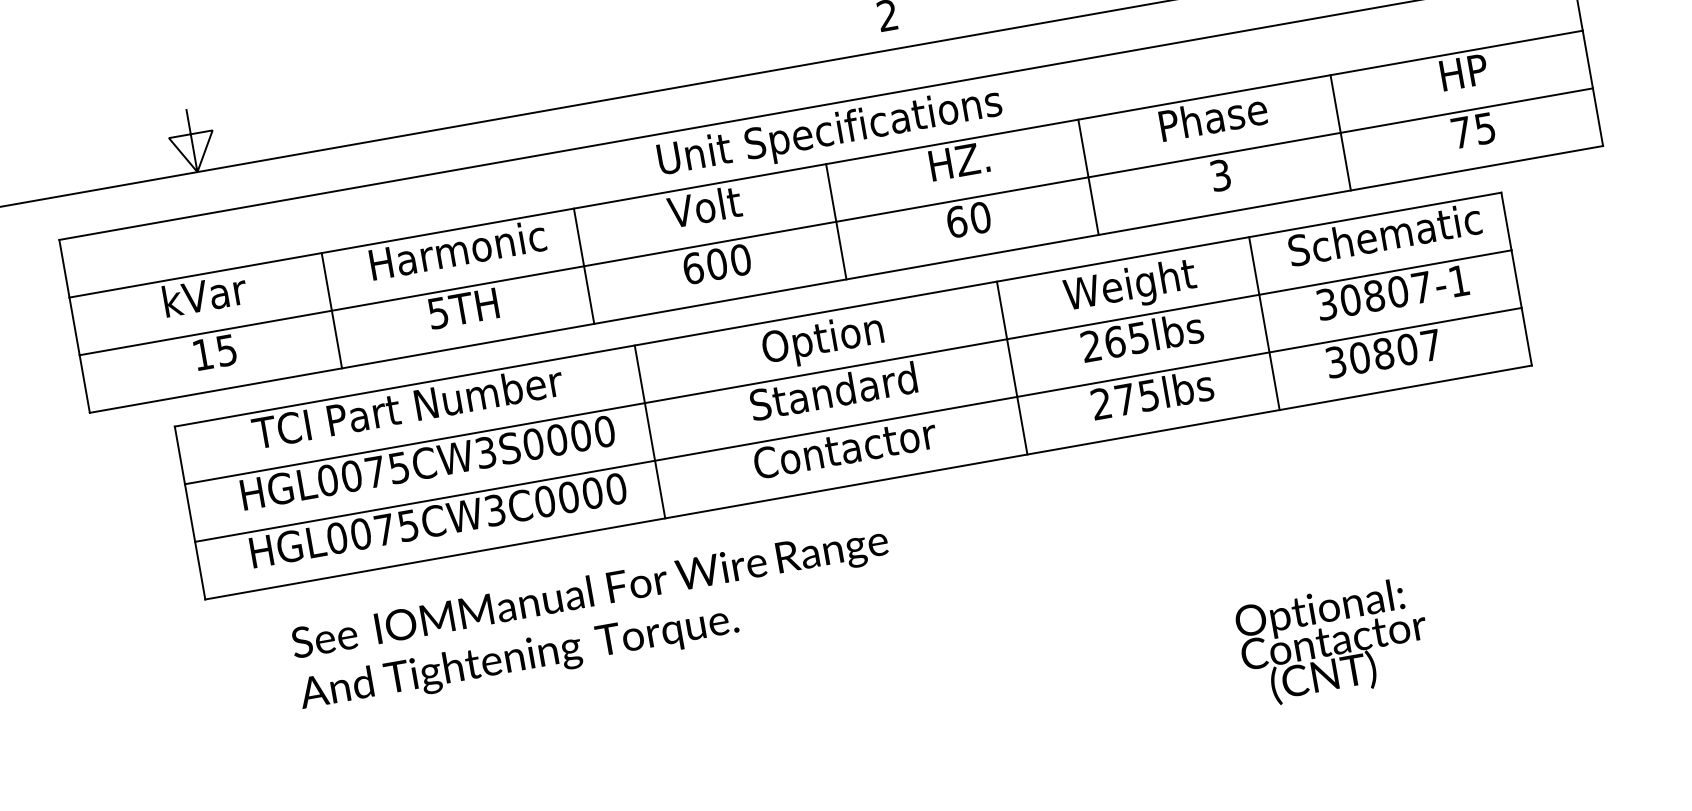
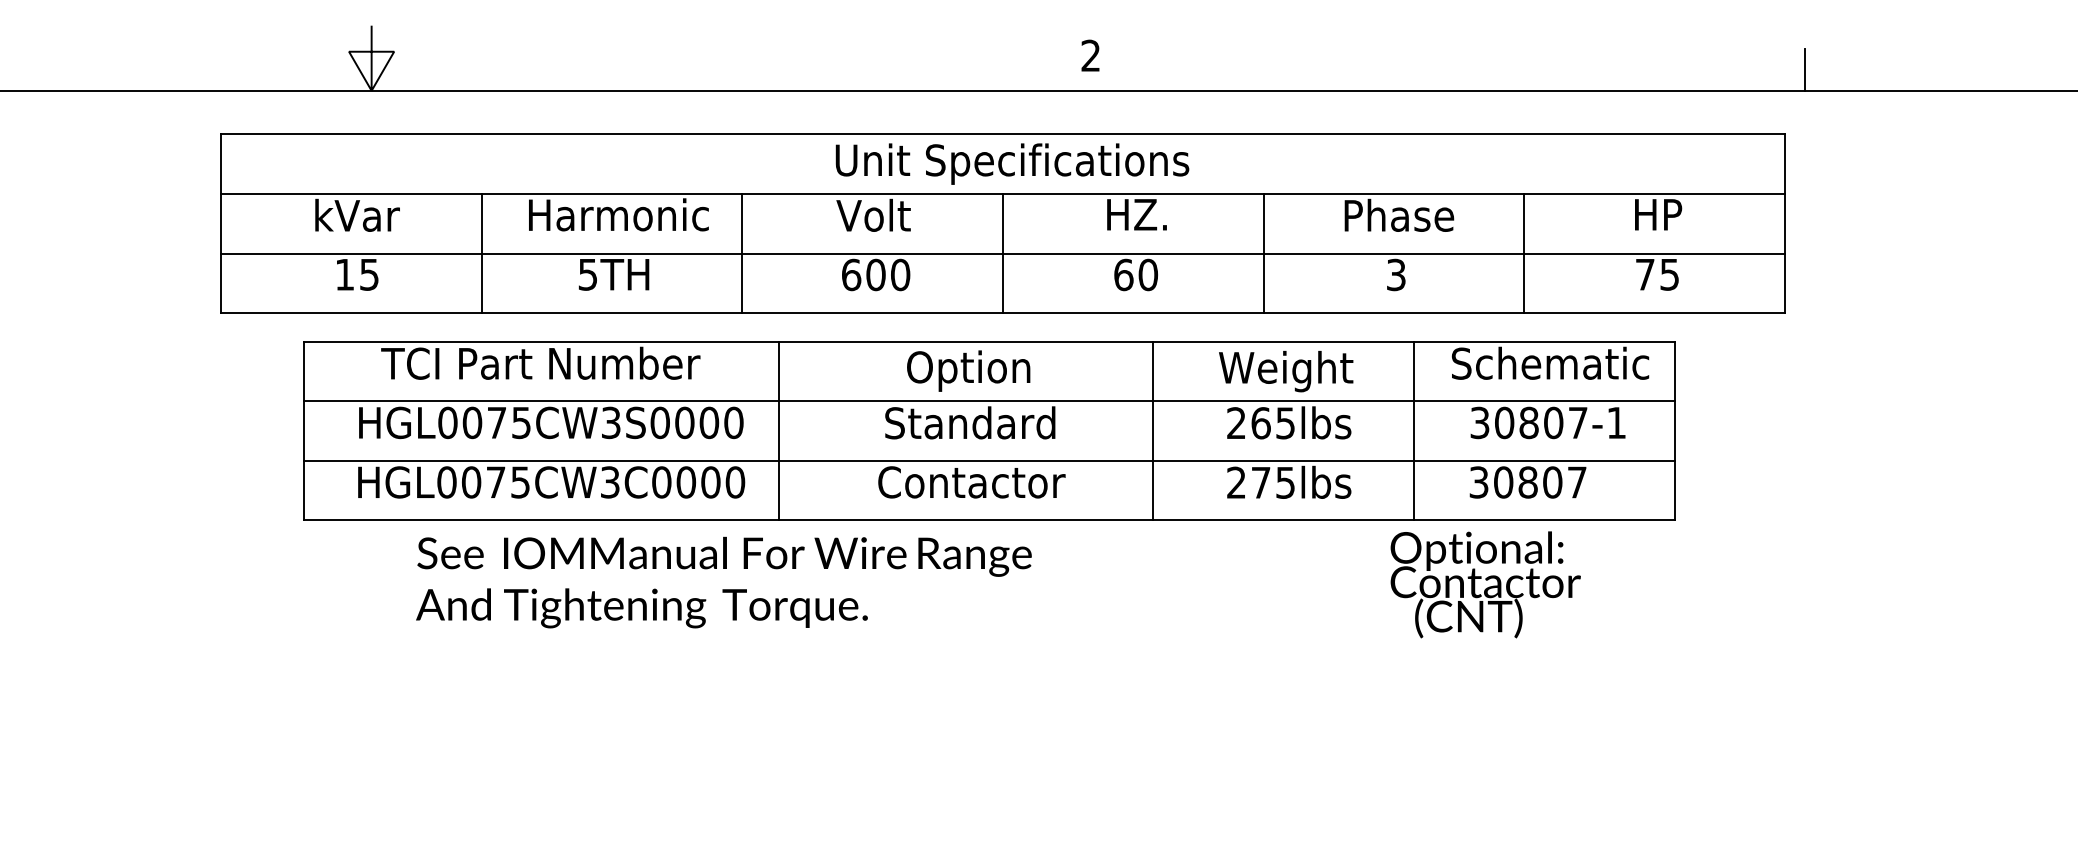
text: (593, 619) -> (723, 582), moved
text: (1334, 641) -> (1485, 584), moved

